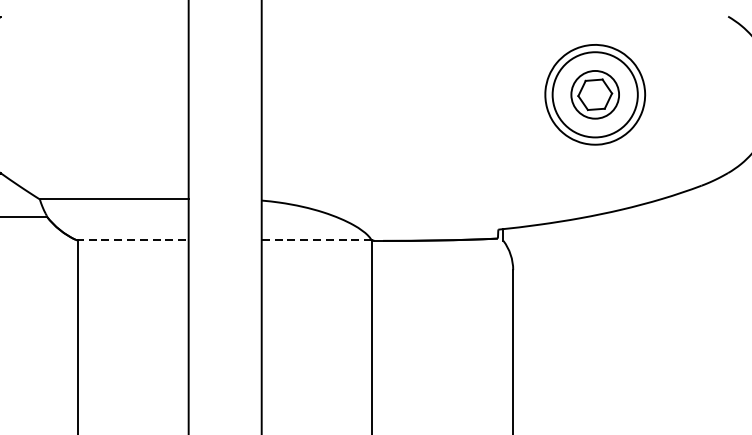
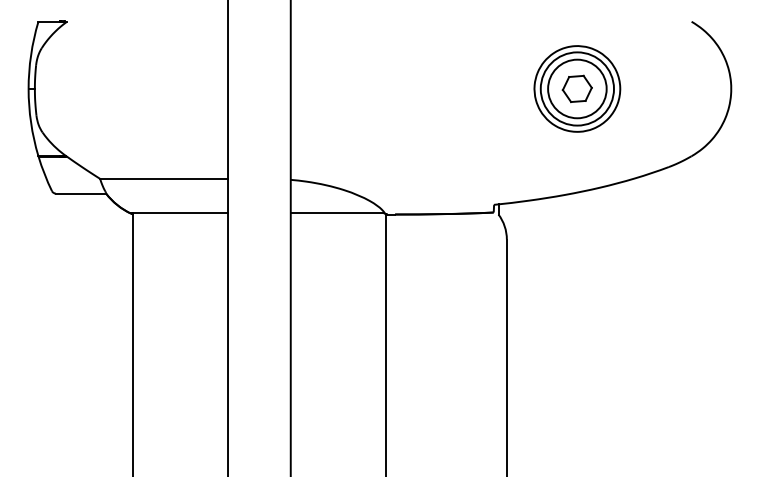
circle: (595, 94) -> (577, 88), size x1.43
line: (132, 239) -> (179, 213), dashed -> solid
line: (316, 239) -> (337, 213), dashed -> solid

